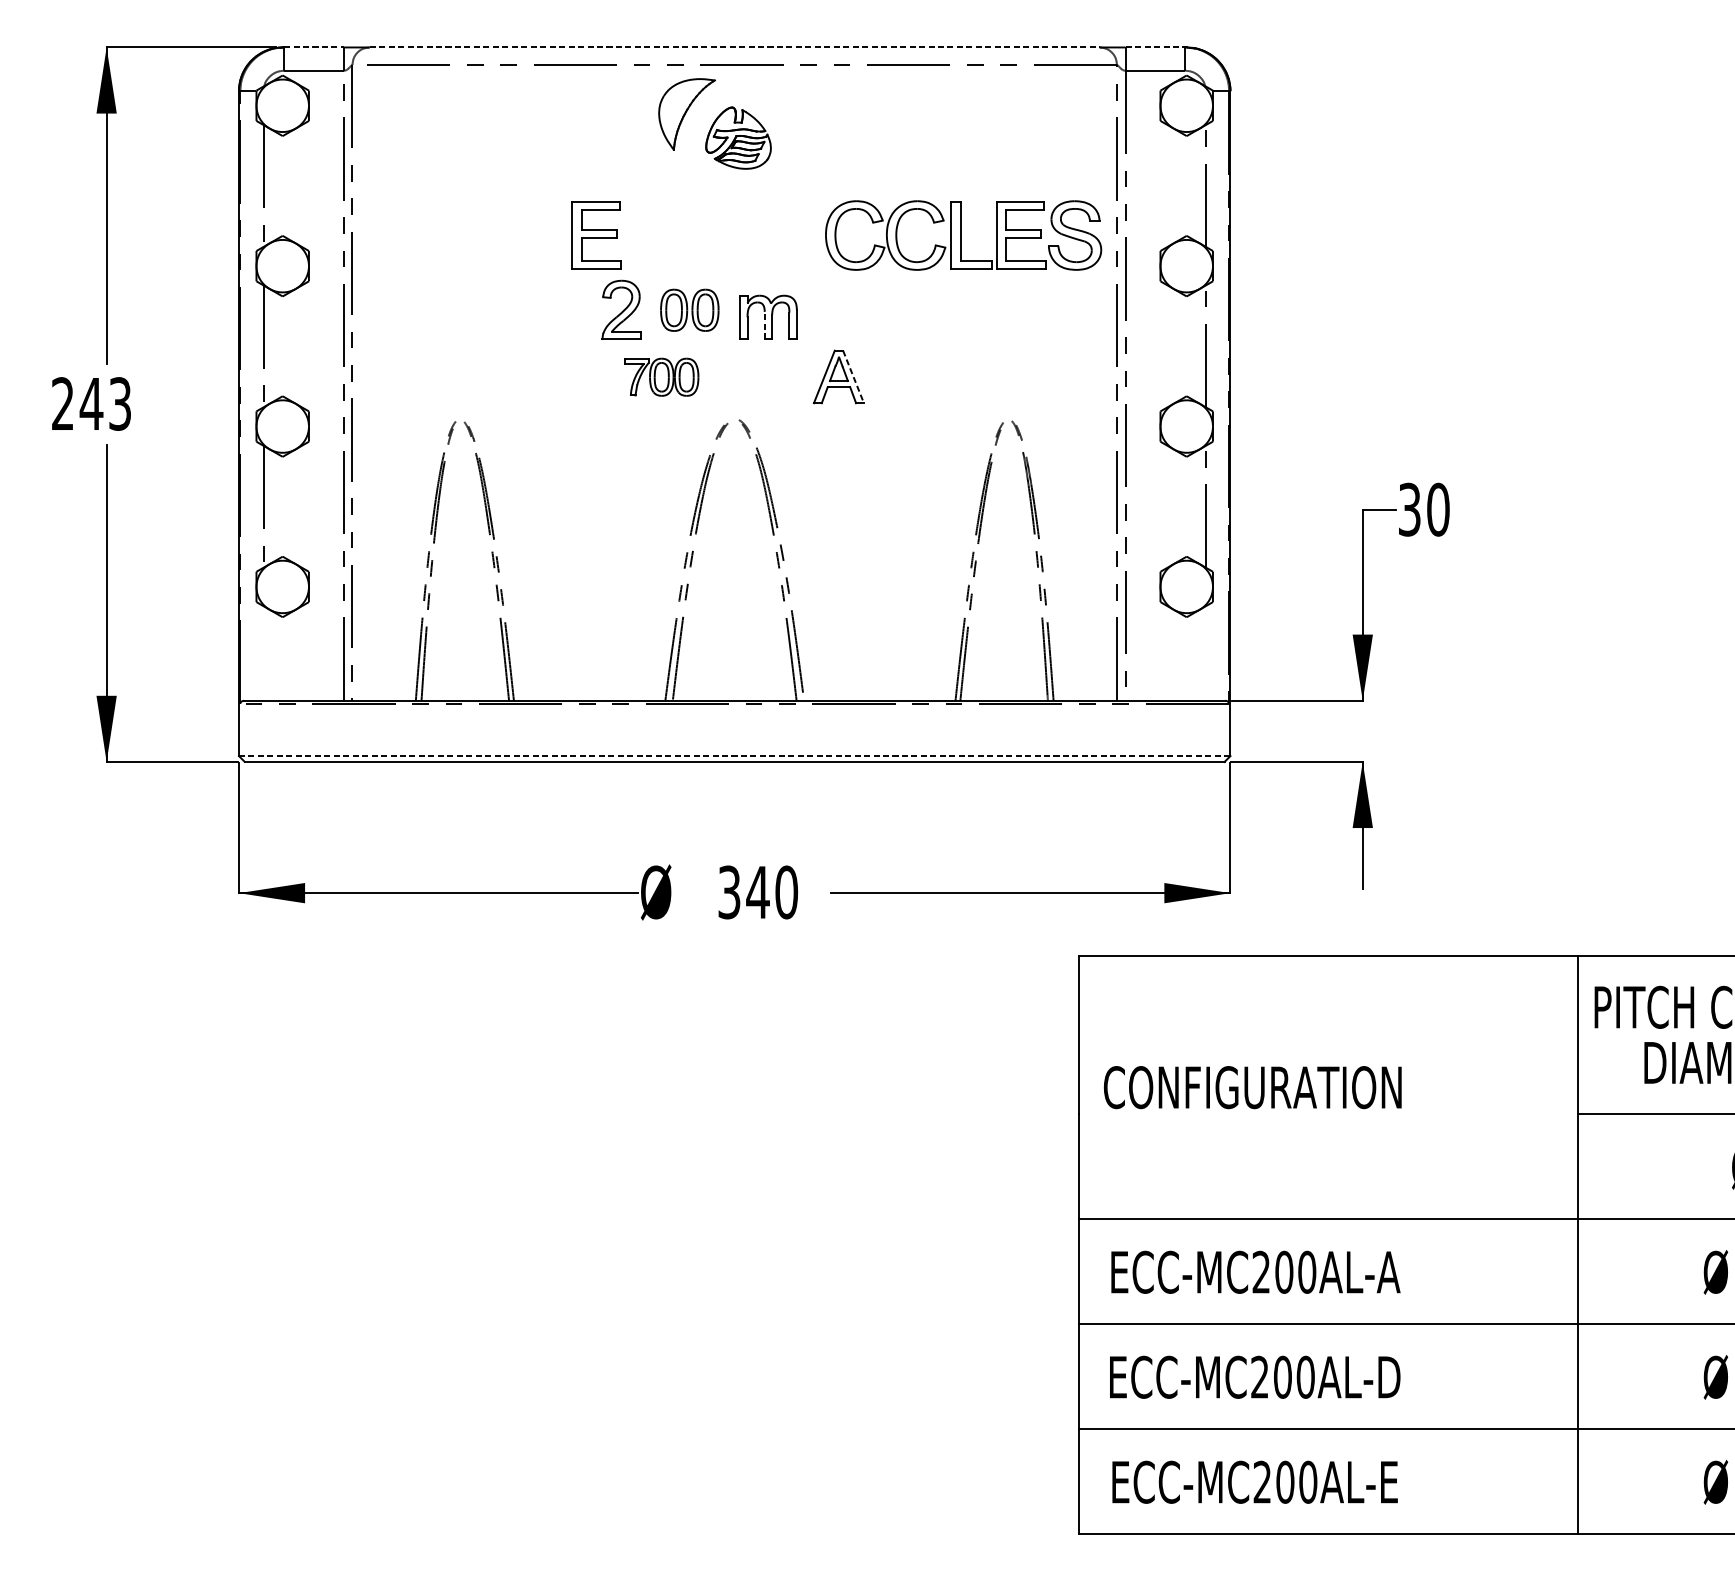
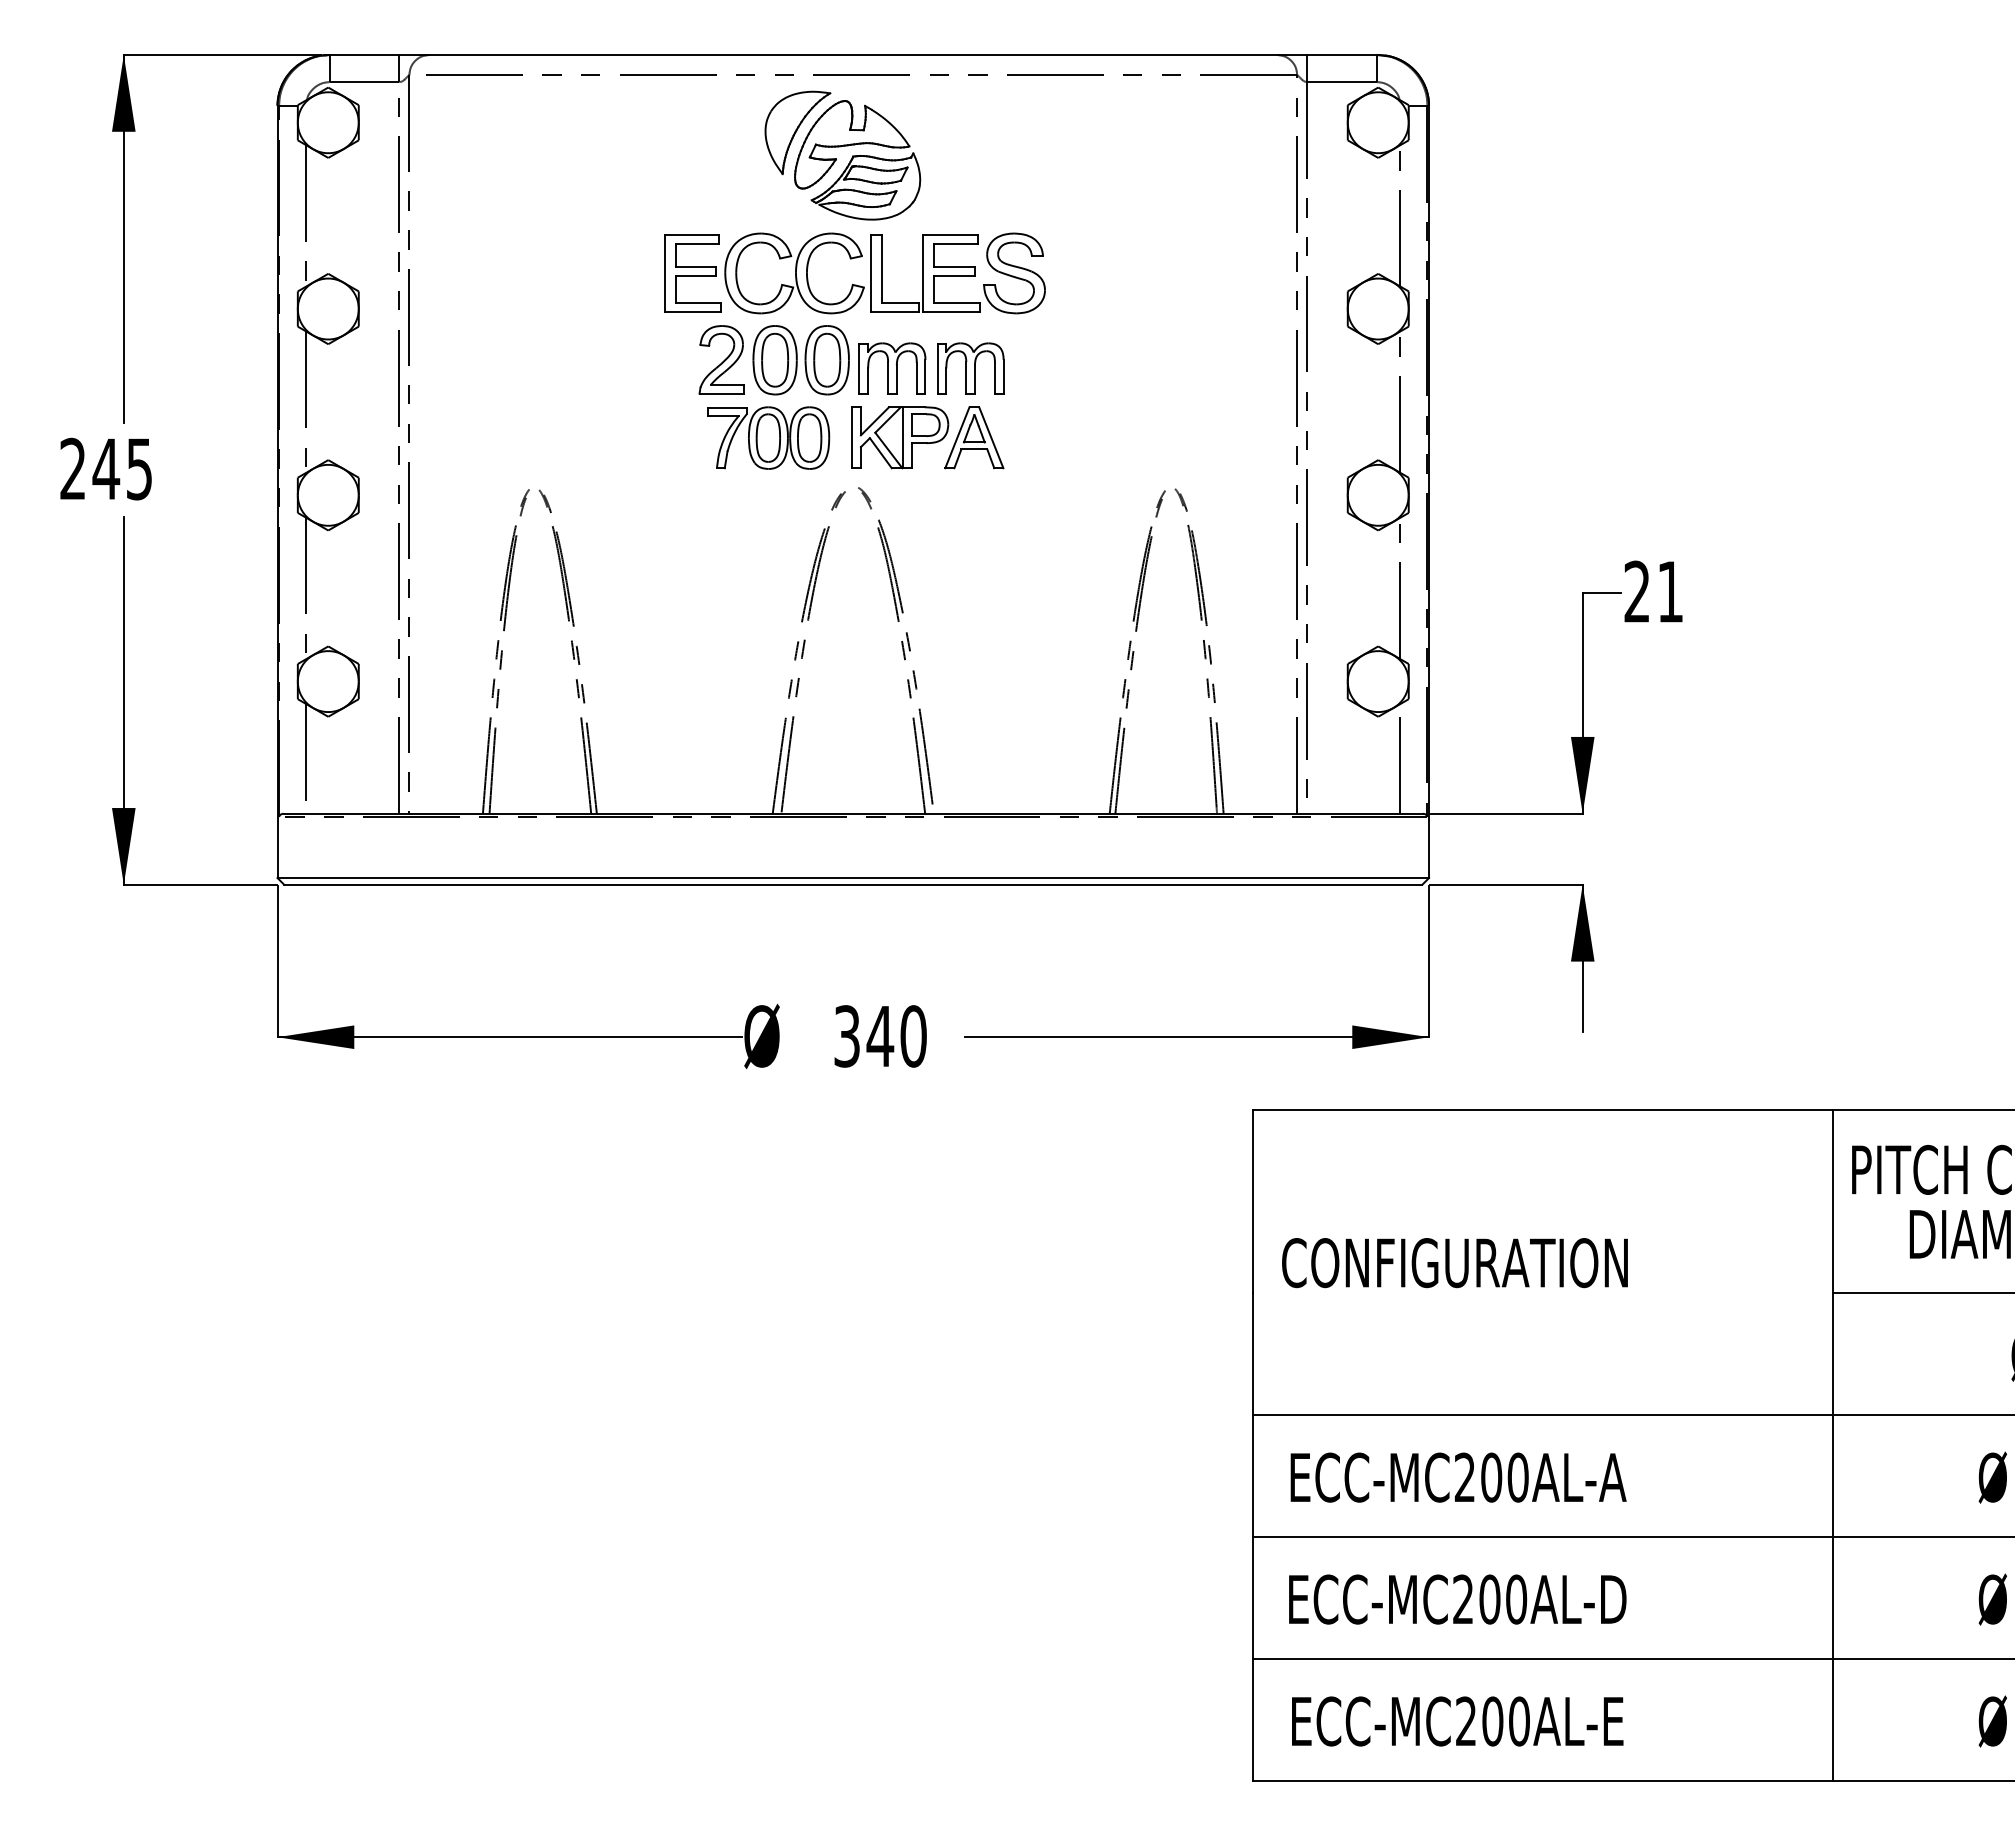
line: (313, 47) -> (364, 55), dashed -> solid
line: (734, 47) -> (853, 55), dashed -> solid
line: (1155, 47) -> (1341, 55), dashed -> solid
part: (738, 138) -> (857, 160), size x1.67
part: (963, 235) -> (884, 273), moved
part: (689, 310) -> (800, 360), size x1.43
part: (835, 317) -> (970, 368), added
line: (765, 325) -> (888, 377), dashed -> solid
part: (661, 376) -> (768, 437), size x1.43
part: (775, 376) -> (900, 437), added
line: (853, 376) -> (991, 437), dashed -> solid
text: (120, 403) -> (139, 468), 243 -> 245
text: (1423, 509) -> (1653, 591), 30 -> 21
line: (263, 653) -> (306, 758), added
line: (1205, 653) -> (1400, 758), added
line: (734, 756) -> (853, 878), dashed -> solid

